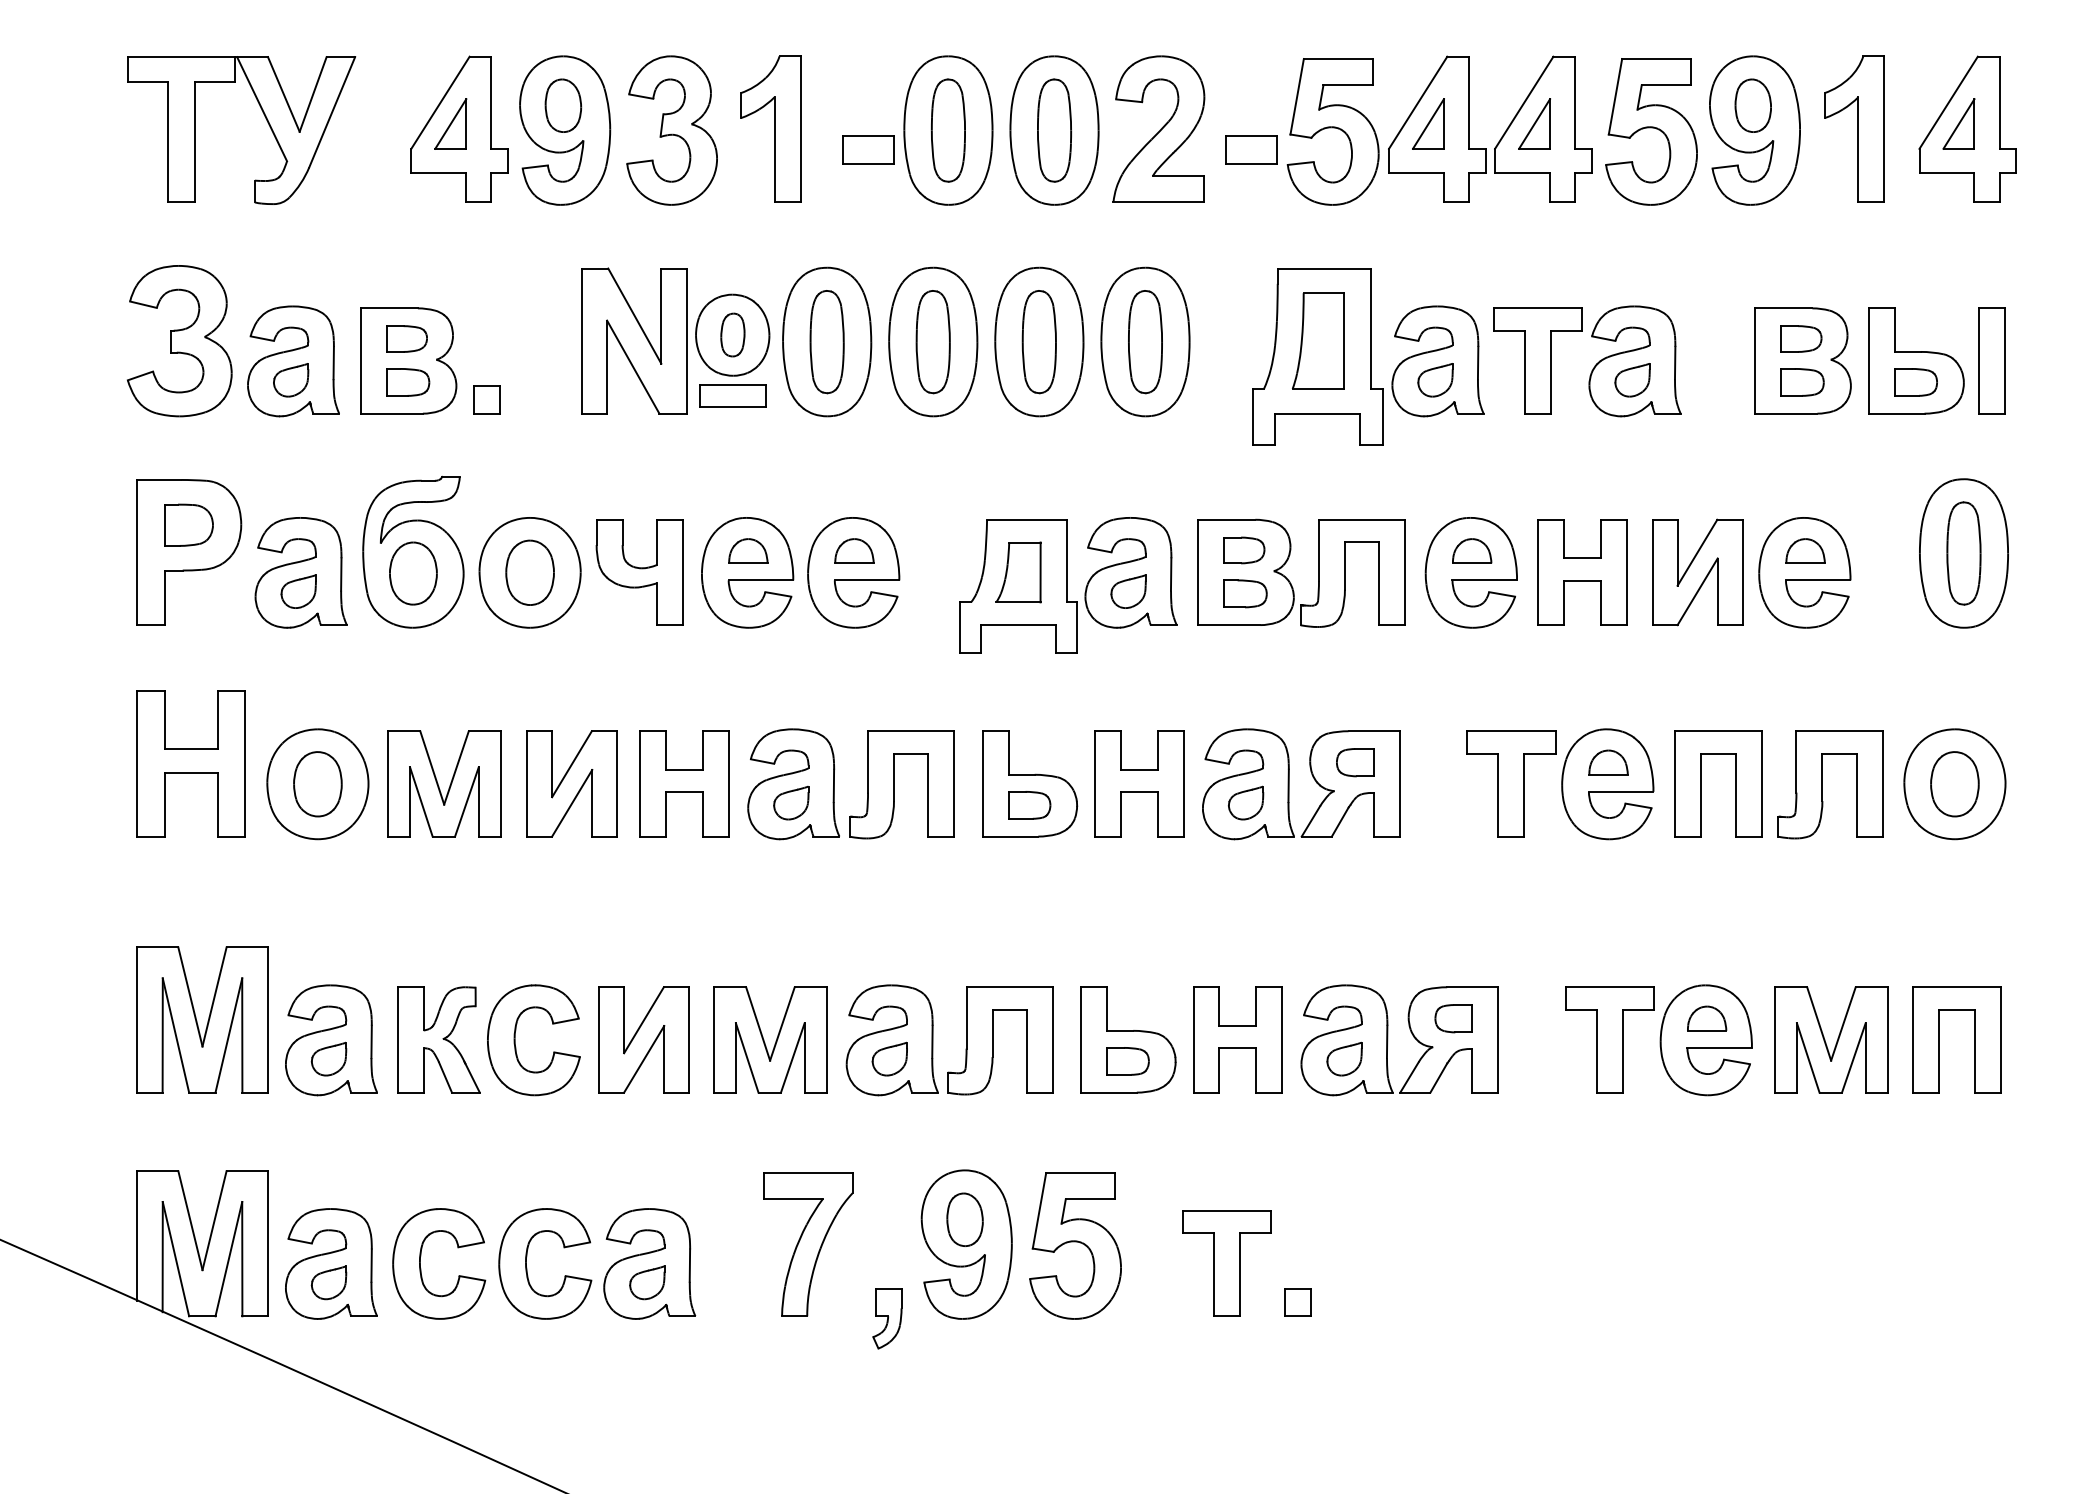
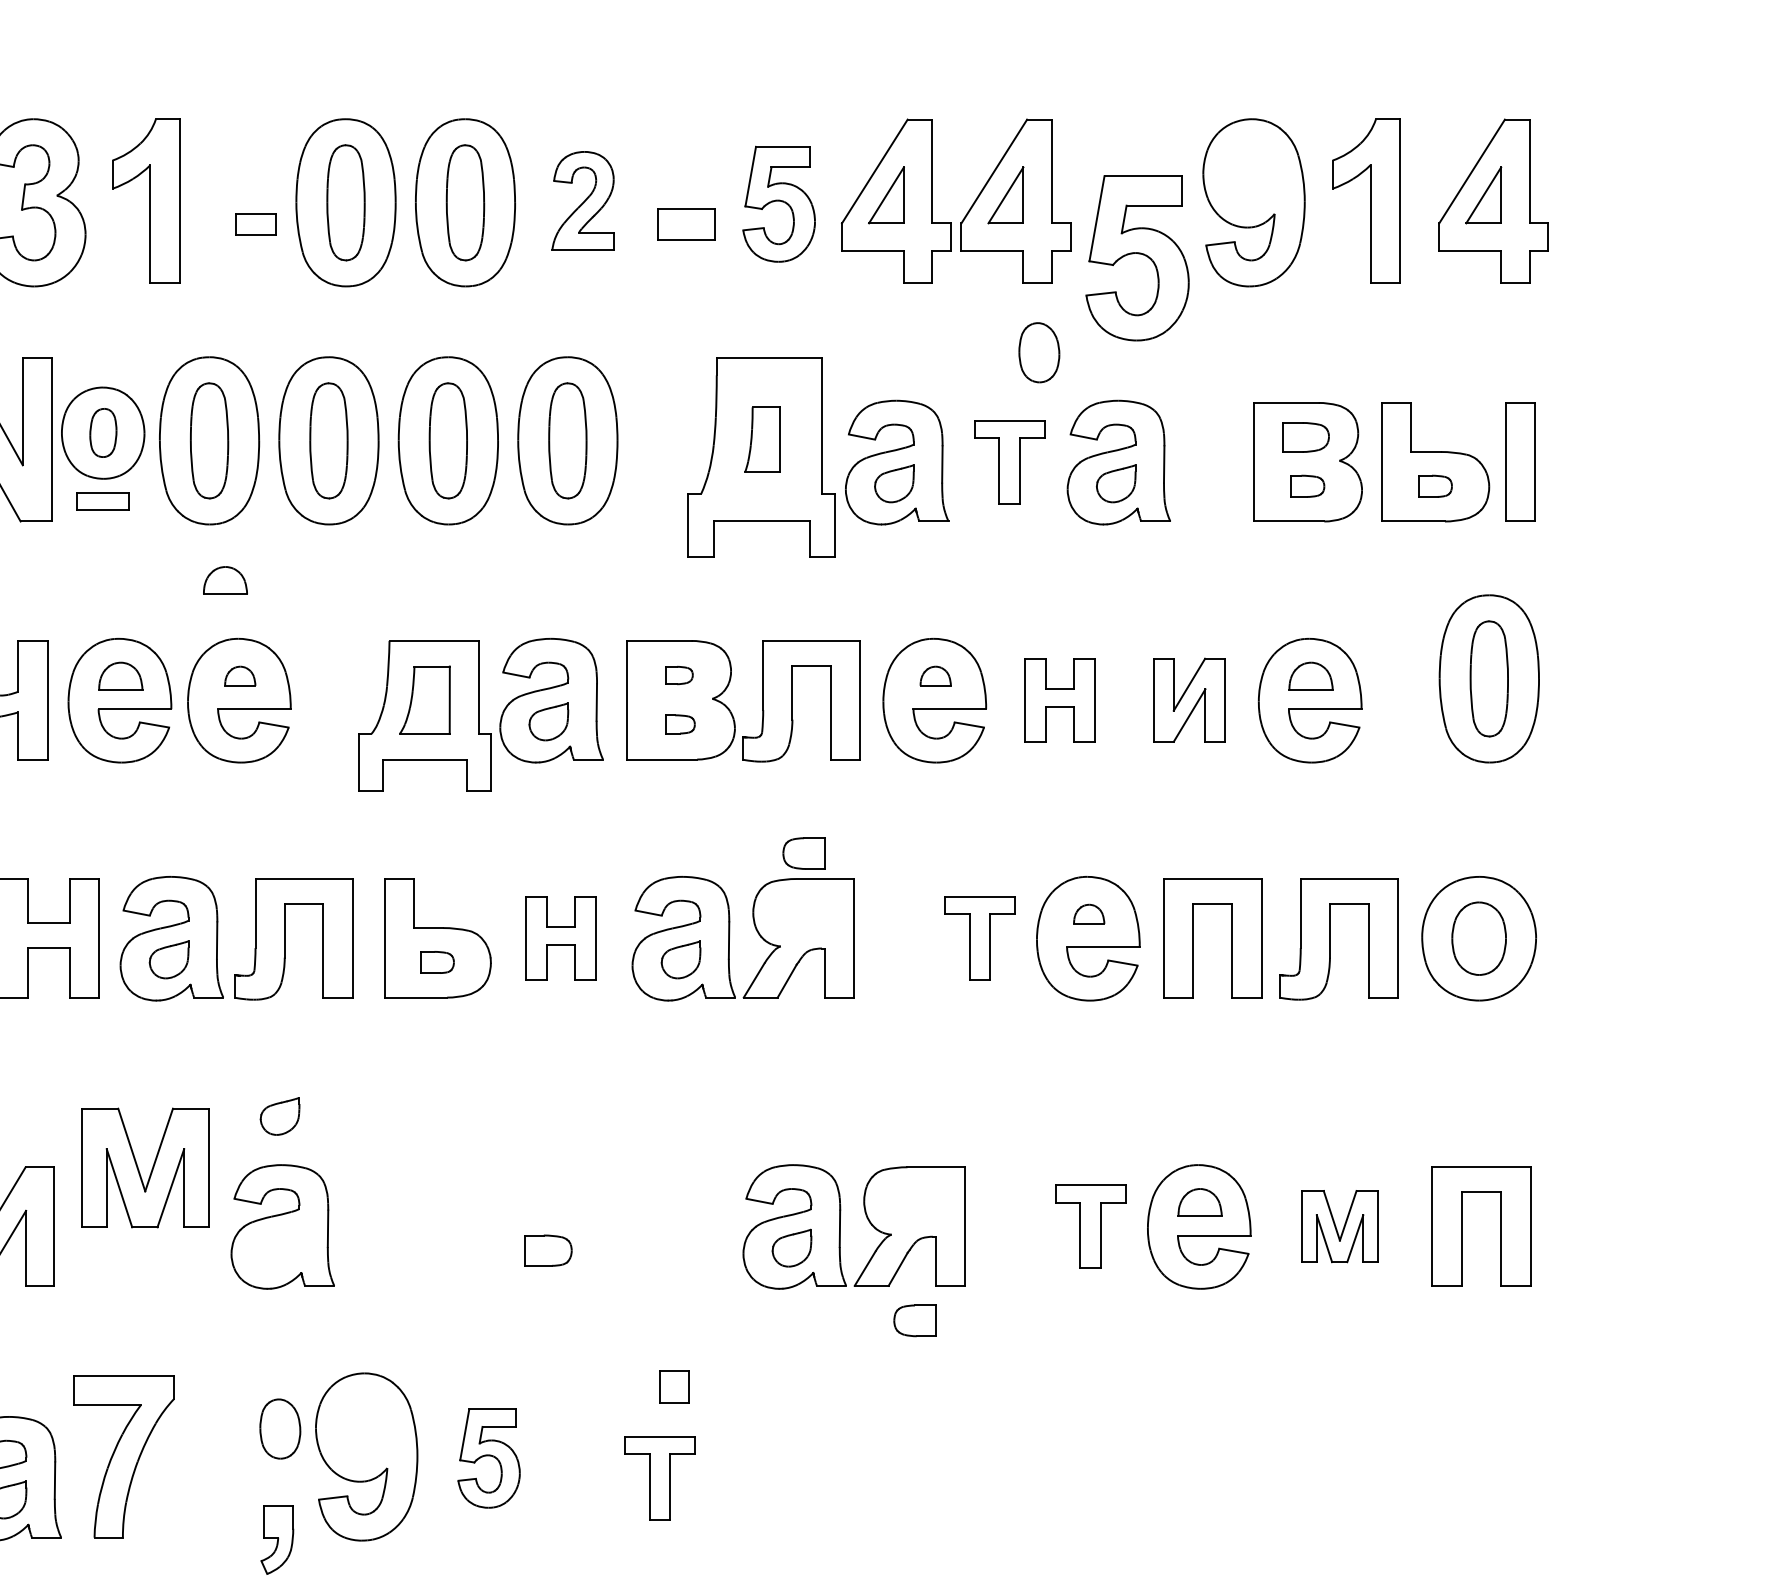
part: (1752, 105) -> (1038, 352), moved
part: (1158, 128) -> (582, 200), size x0.6
part: (1332, 131) -> (778, 203), size x0.7
part: (1651, 131) -> (1137, 257), moved
part: (868, 149) -> (256, 224), size x0.7
part: (1318, 340) -> (762, 439), size x0.6
part: (1537, 360) -> (1009, 461), size x0.7
part: (1802, 382) -> (1307, 486), size x0.7
part: (1915, 382) -> (1434, 486), size x0.7
part: (732, 395) -> (102, 501), size x0.7
part: (841, 465) -> (225, 579), added
part: (854, 550) -> (240, 675), size x0.7
part: (1244, 550) -> (679, 675), size x0.6
part: (1472, 550) -> (936, 675), size x0.7
part: (1582, 572) -> (1059, 700), size x0.7
part: (1697, 572) -> (1189, 700), size x0.7
part: (1245, 593) -> (680, 723), size x0.6
part: (1355, 762) -> (804, 853), moved
part: (1608, 762) -> (1089, 914), size x0.7
part: (1139, 783) -> (561, 937), size x0.7
part: (1511, 783) -> (979, 937), size x0.7
part: (1029, 805) -> (437, 962), size x0.7
part: (1453, 1018) -> (914, 1320), moved
part: (770, 1039) -> (145, 1167), moved
part: (1128, 1039) -> (548, 1226), removed
part: (1237, 1039) -> (671, 1226), removed
part: (1609, 1039) -> (1090, 1226), size x0.7
part: (1831, 1039) -> (1340, 1226), size x0.6
part: (993, 1040) -> (396, 1227), removed
part: (889, 1058) -> (279, 1115), moved
part: (964, 1219) -> (279, 1428), moved
part: (808, 1244) -> (124, 1456), moved
part: (1075, 1245) -> (489, 1457), size x0.6
part: (1226, 1263) -> (659, 1478), size x0.7
part: (1297, 1302) -> (673, 1387), moved

